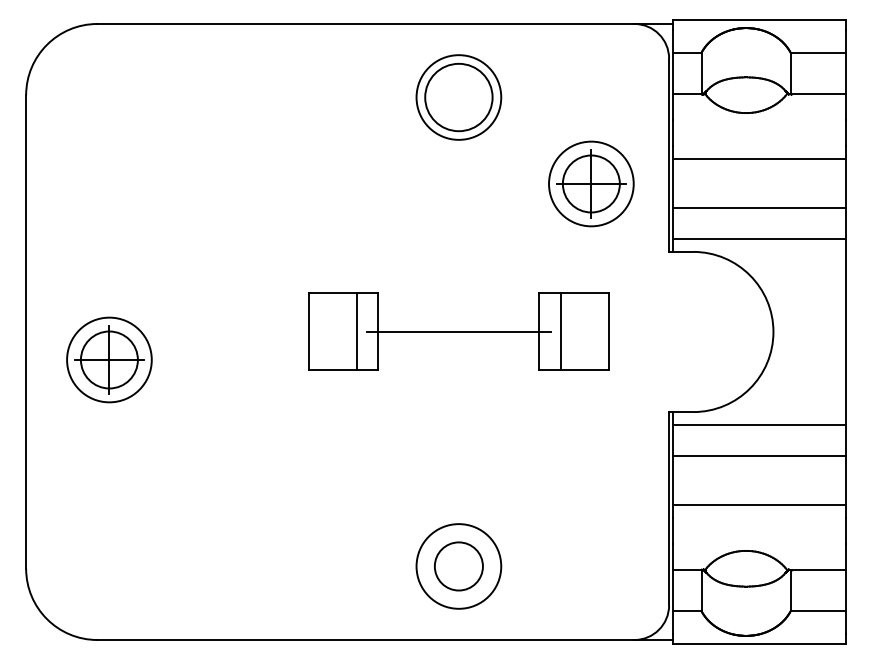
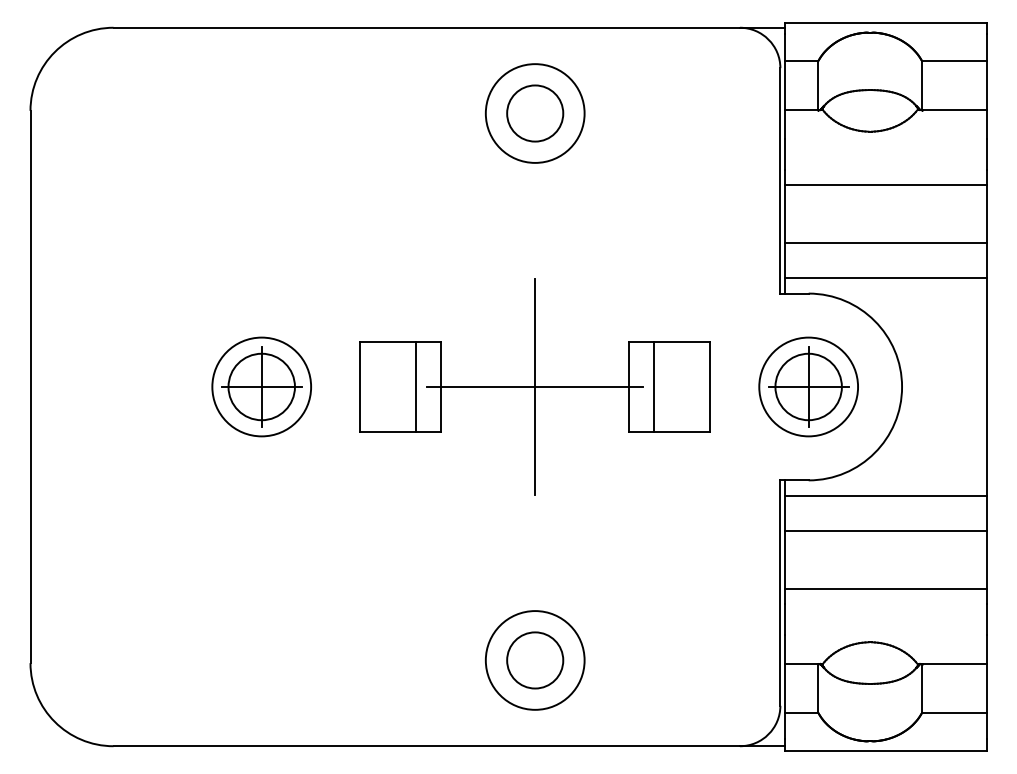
circle: (458, 97) -> (534, 113), size x0.71
part: (591, 183) -> (808, 386), moved
line: (458, 331) -> (534, 386), added
part: (109, 359) -> (261, 386), moved

